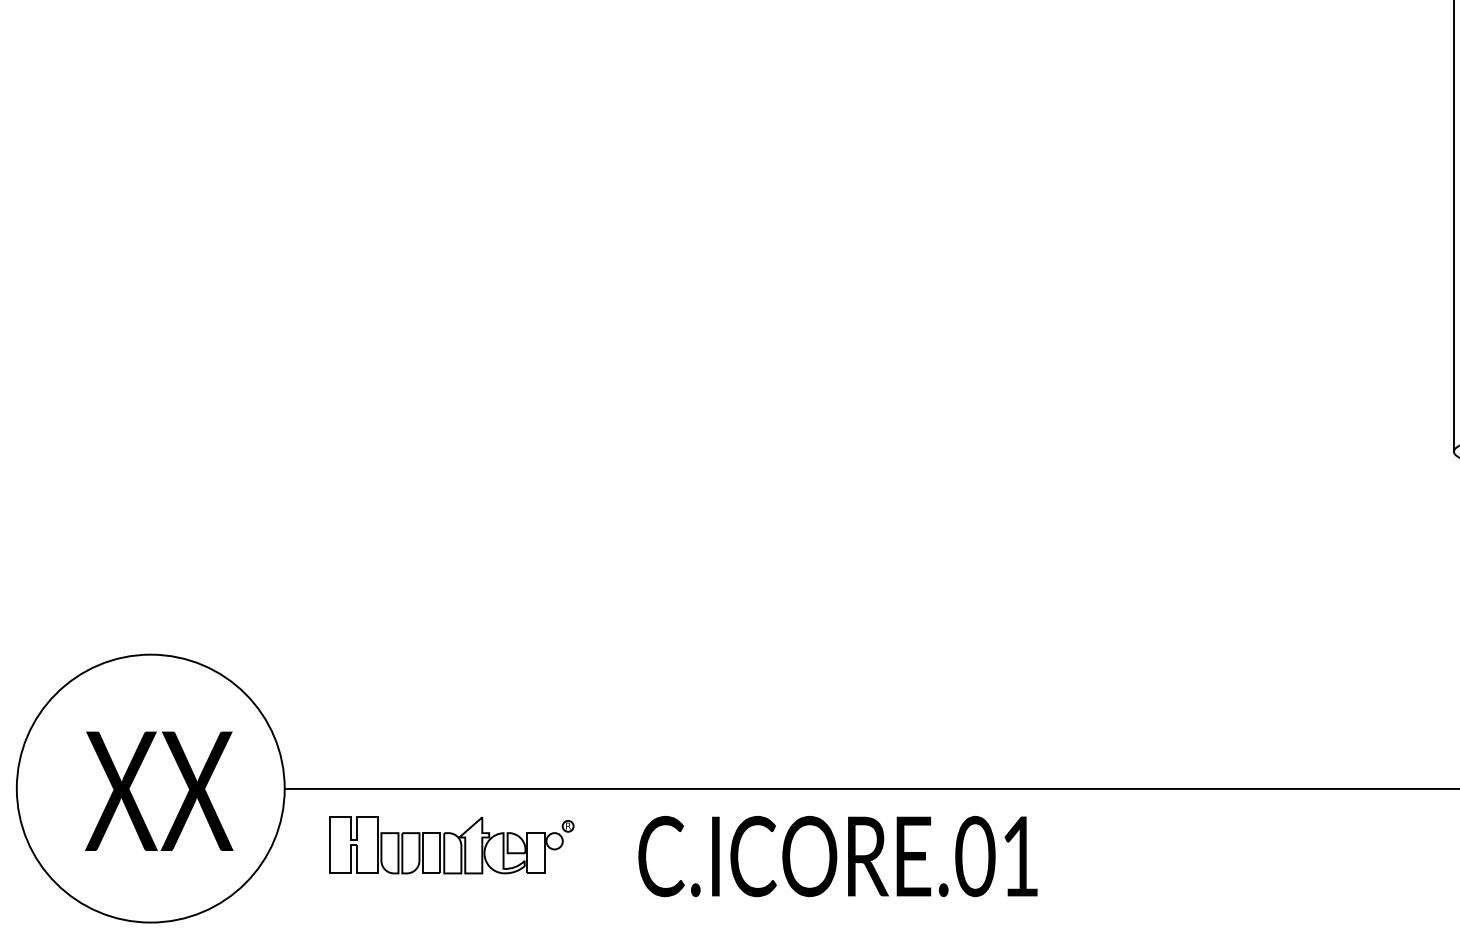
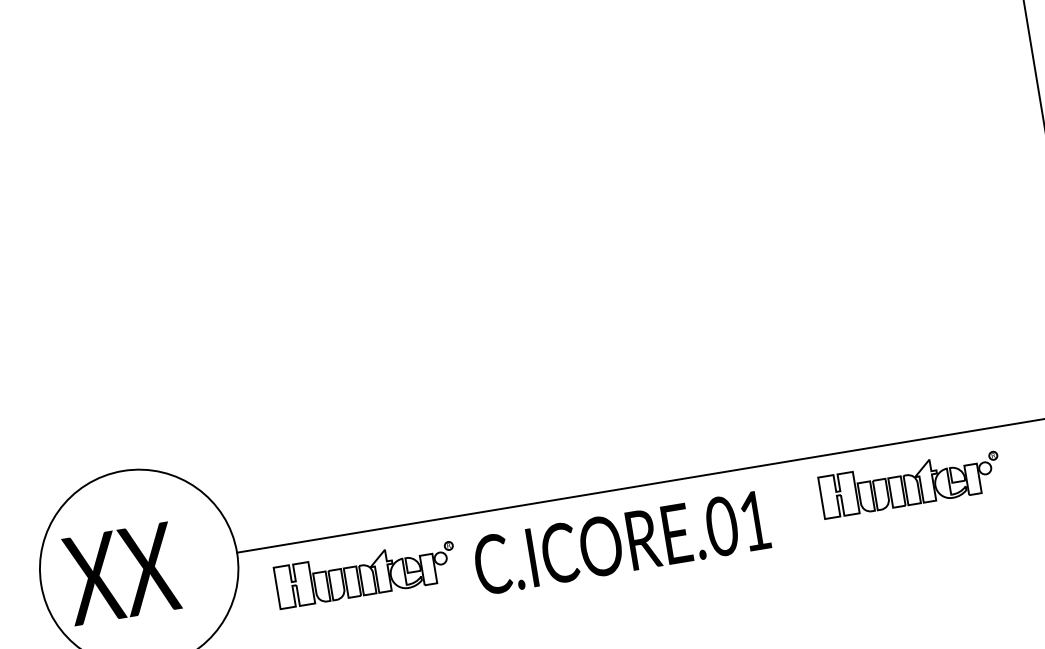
text: (159, 790) -> (121, 573), moved
part: (1196, 845) -> (910, 483), added
text: (837, 856) -> (621, 543), moved

